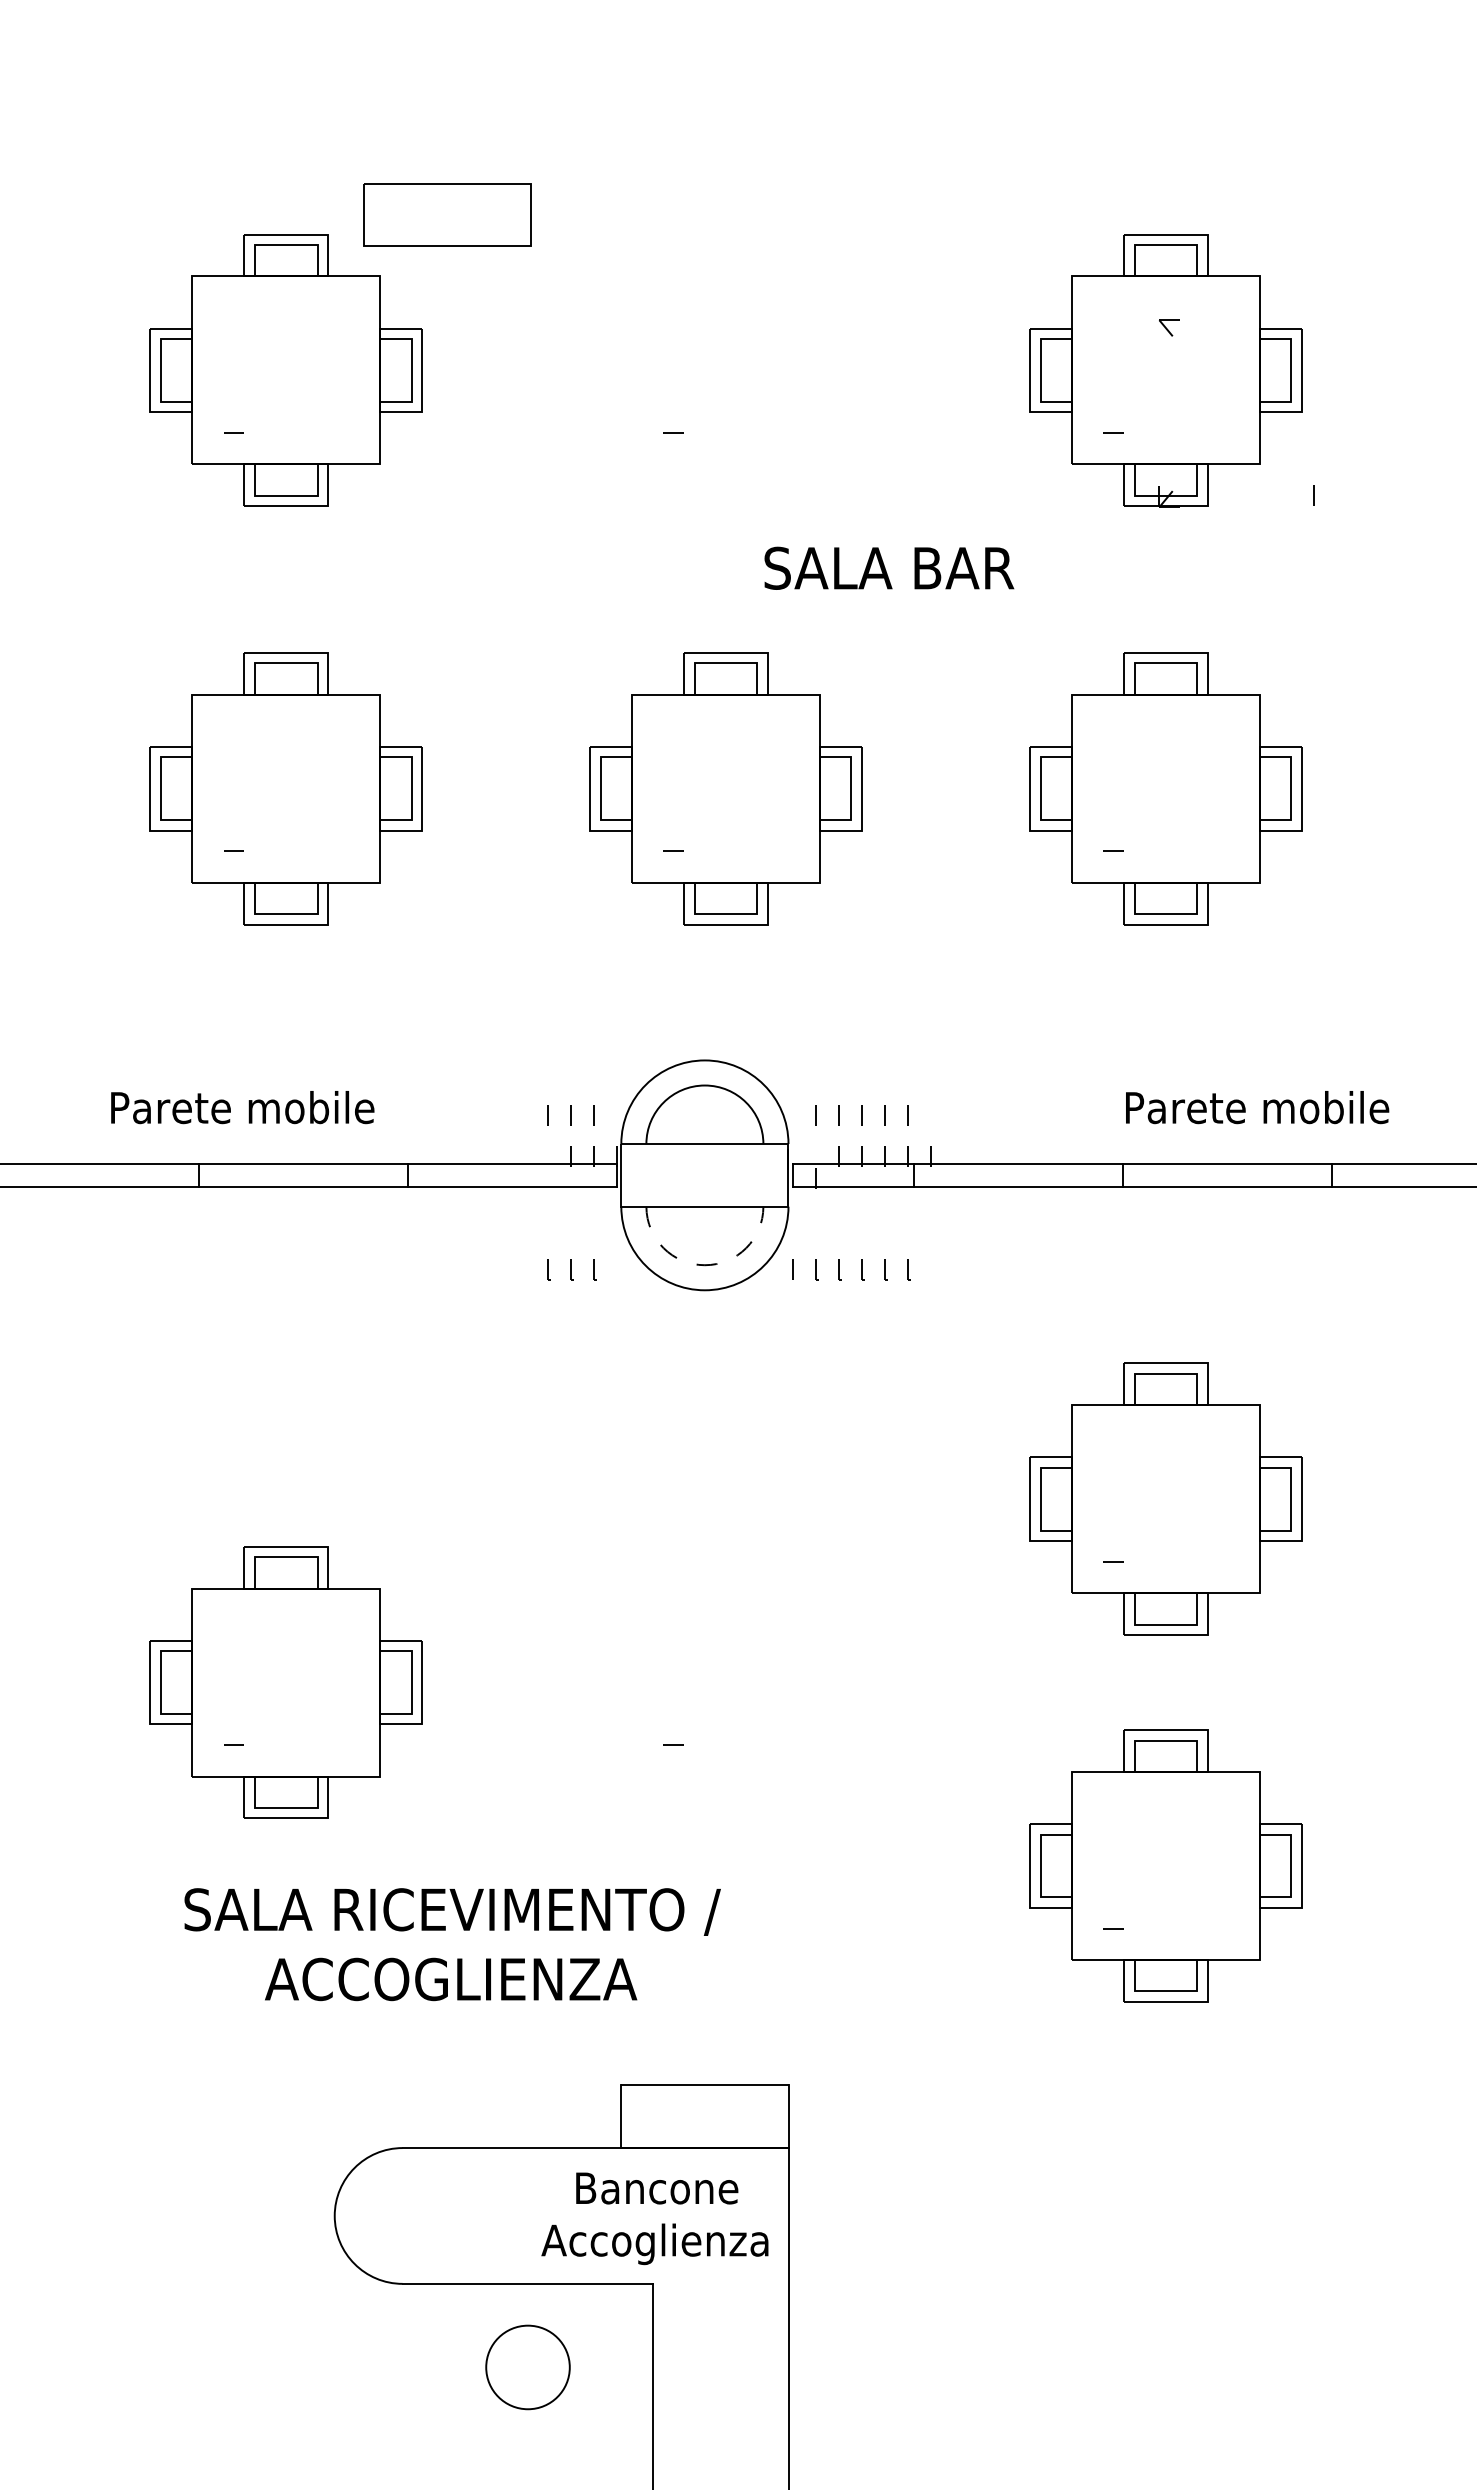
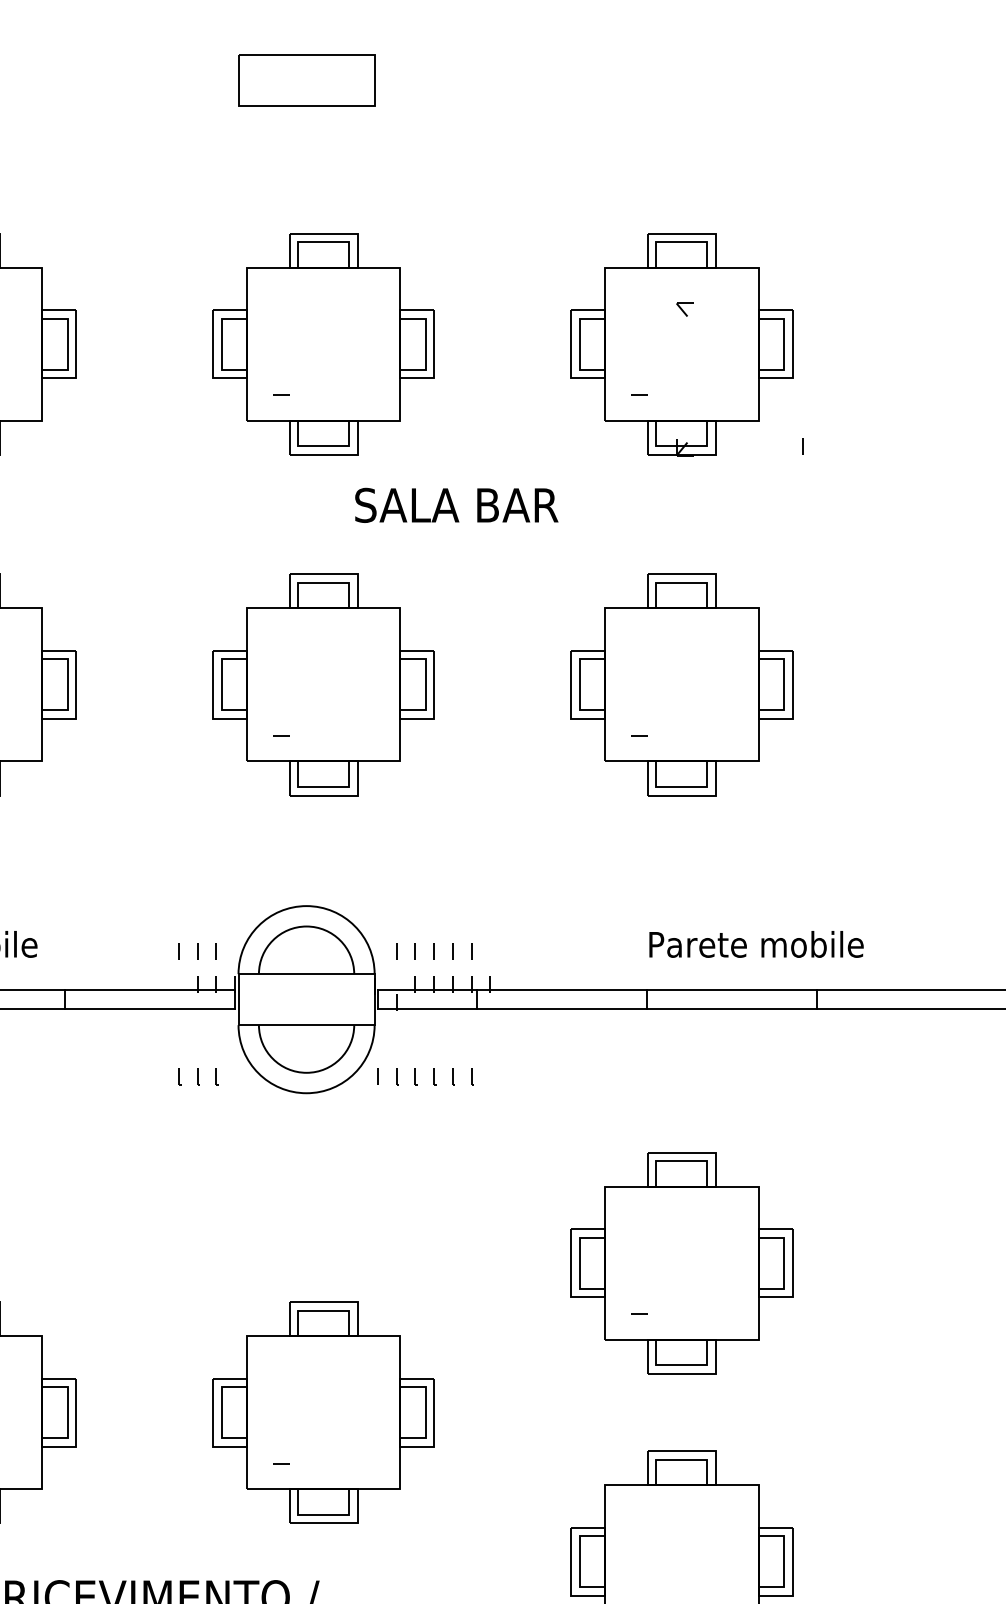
part: (447, 214) -> (306, 80), moved
part: (725, 370) -> (323, 344), added
arc: (704, 1265) -> (306, 1073), dashed -> solid
part: (725, 1682) -> (323, 1412), added

